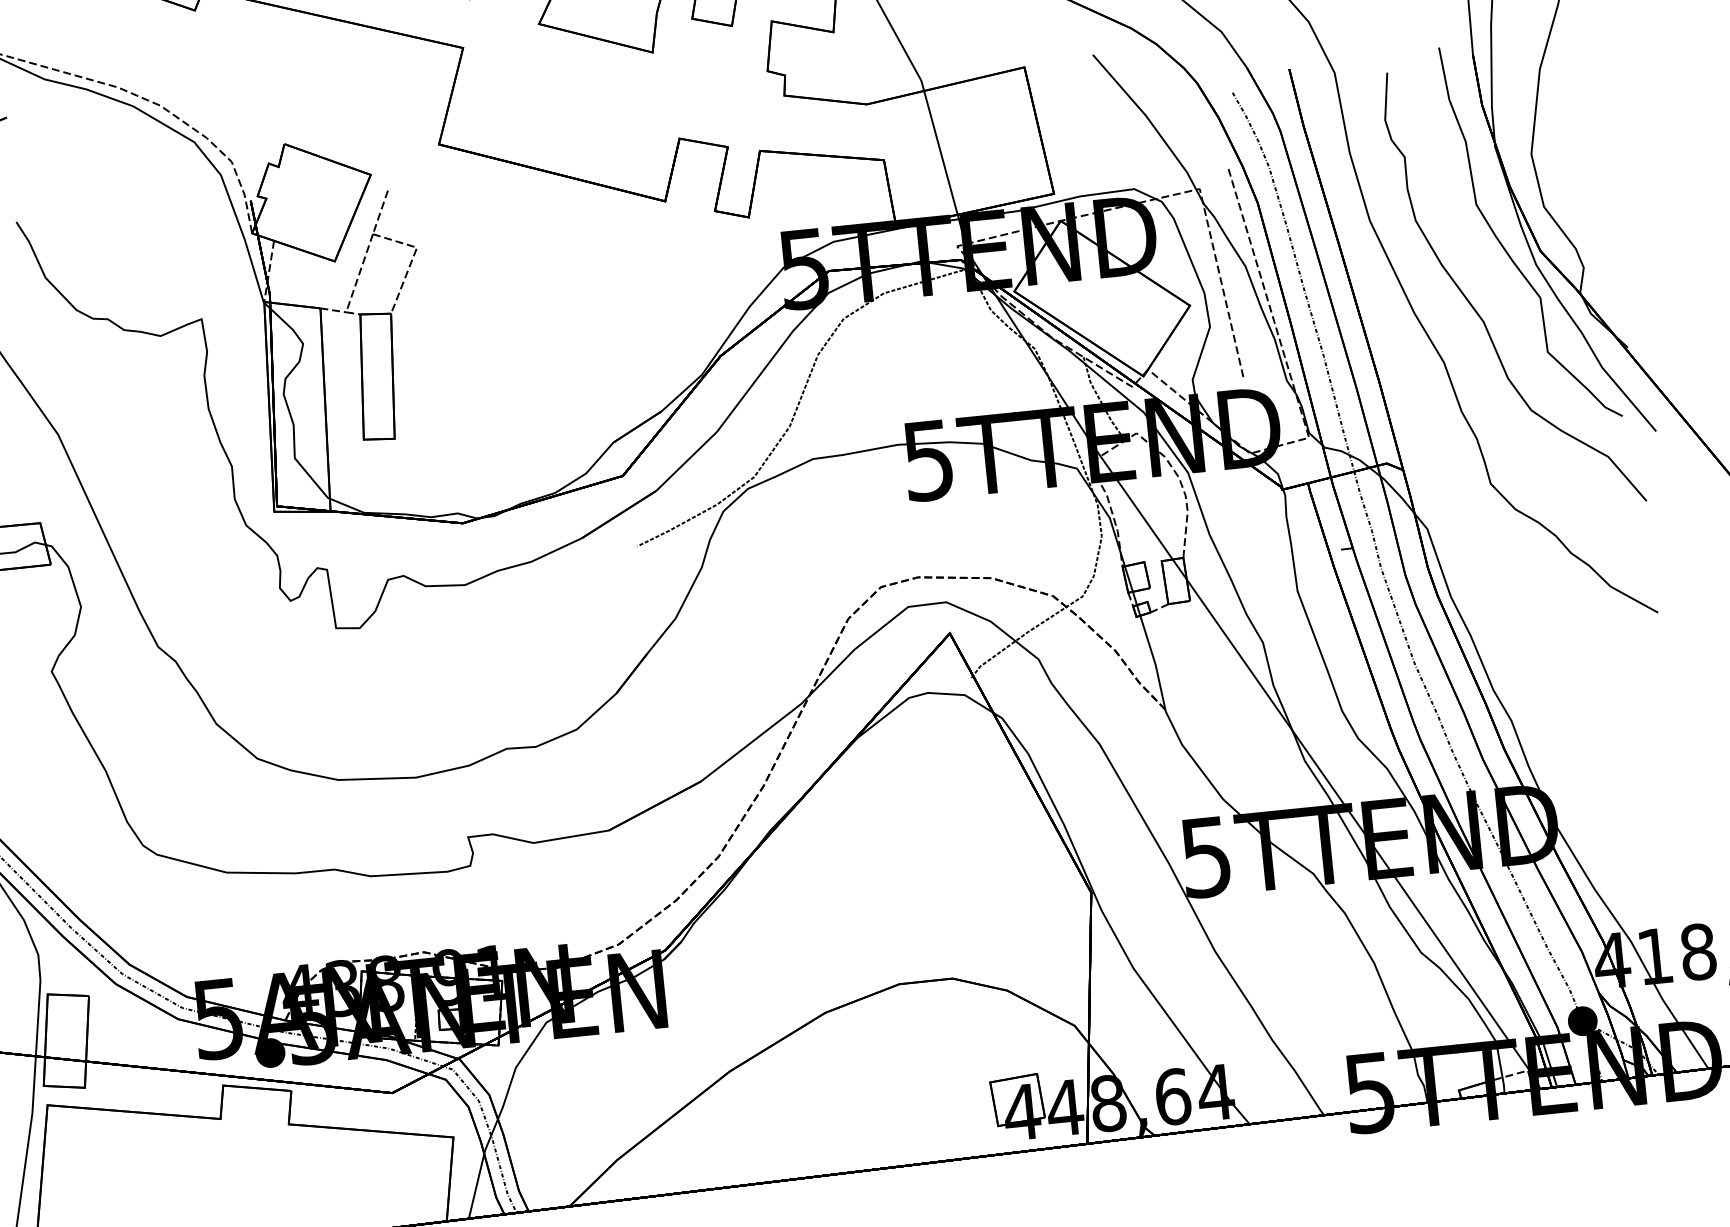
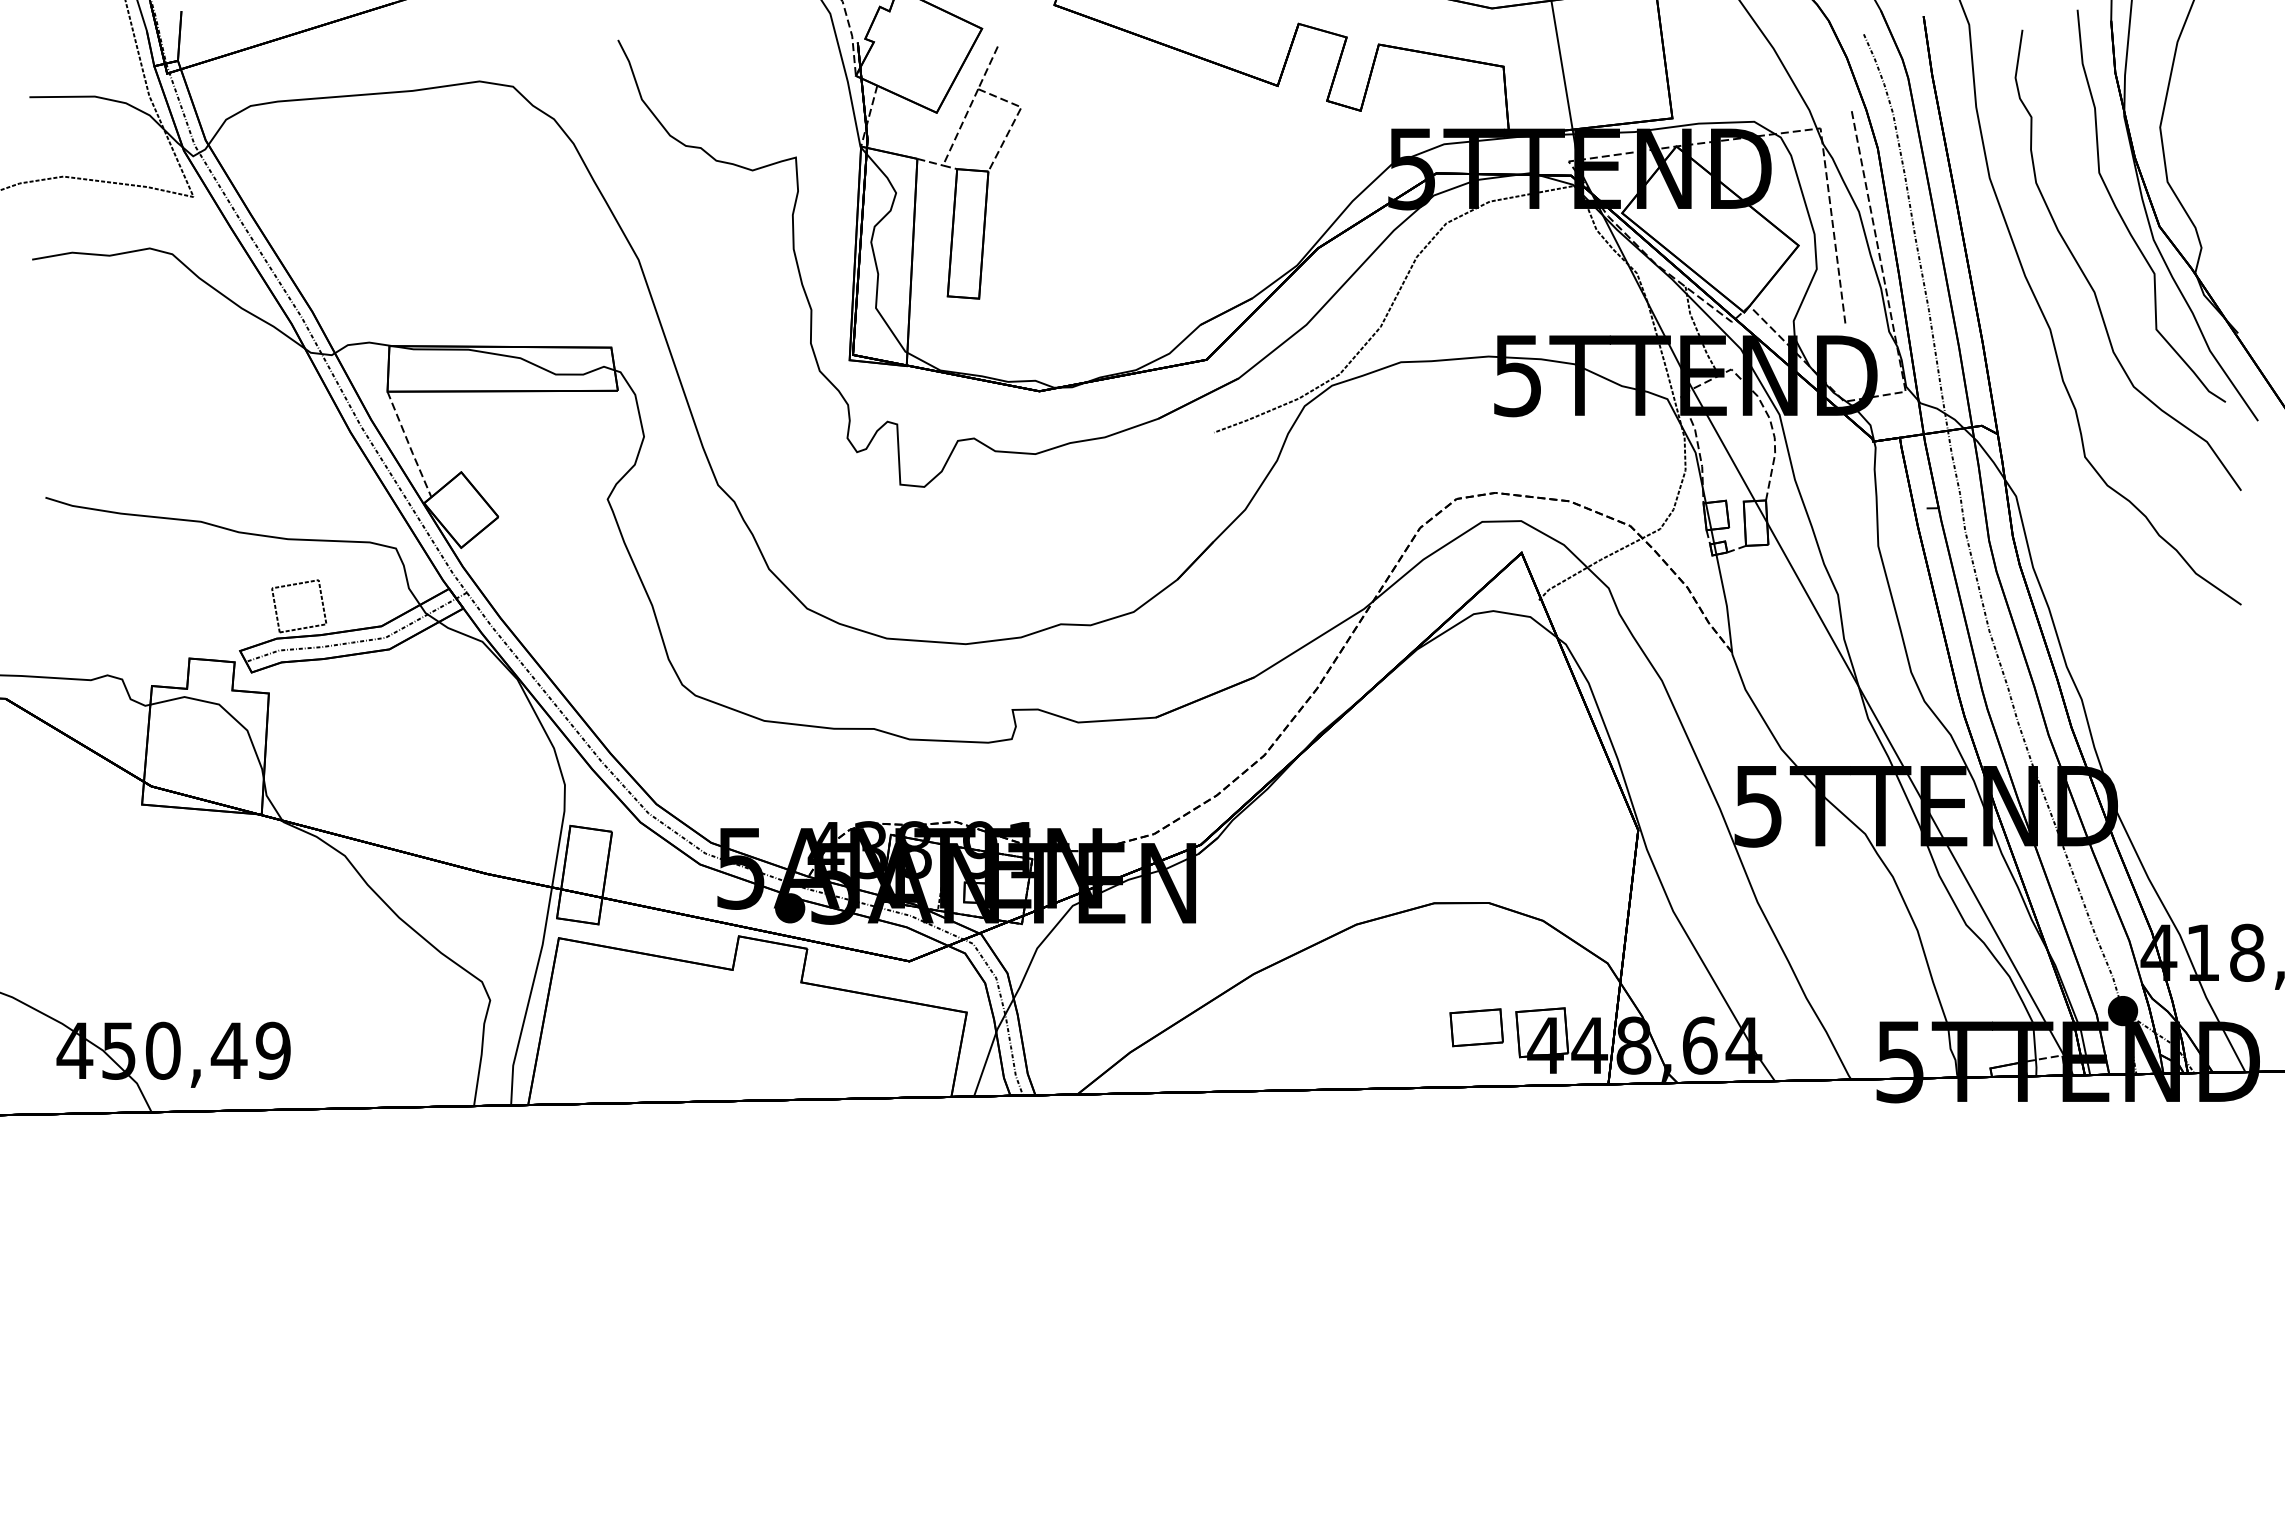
part: (952, 1101) -> (1476, 1027), added

